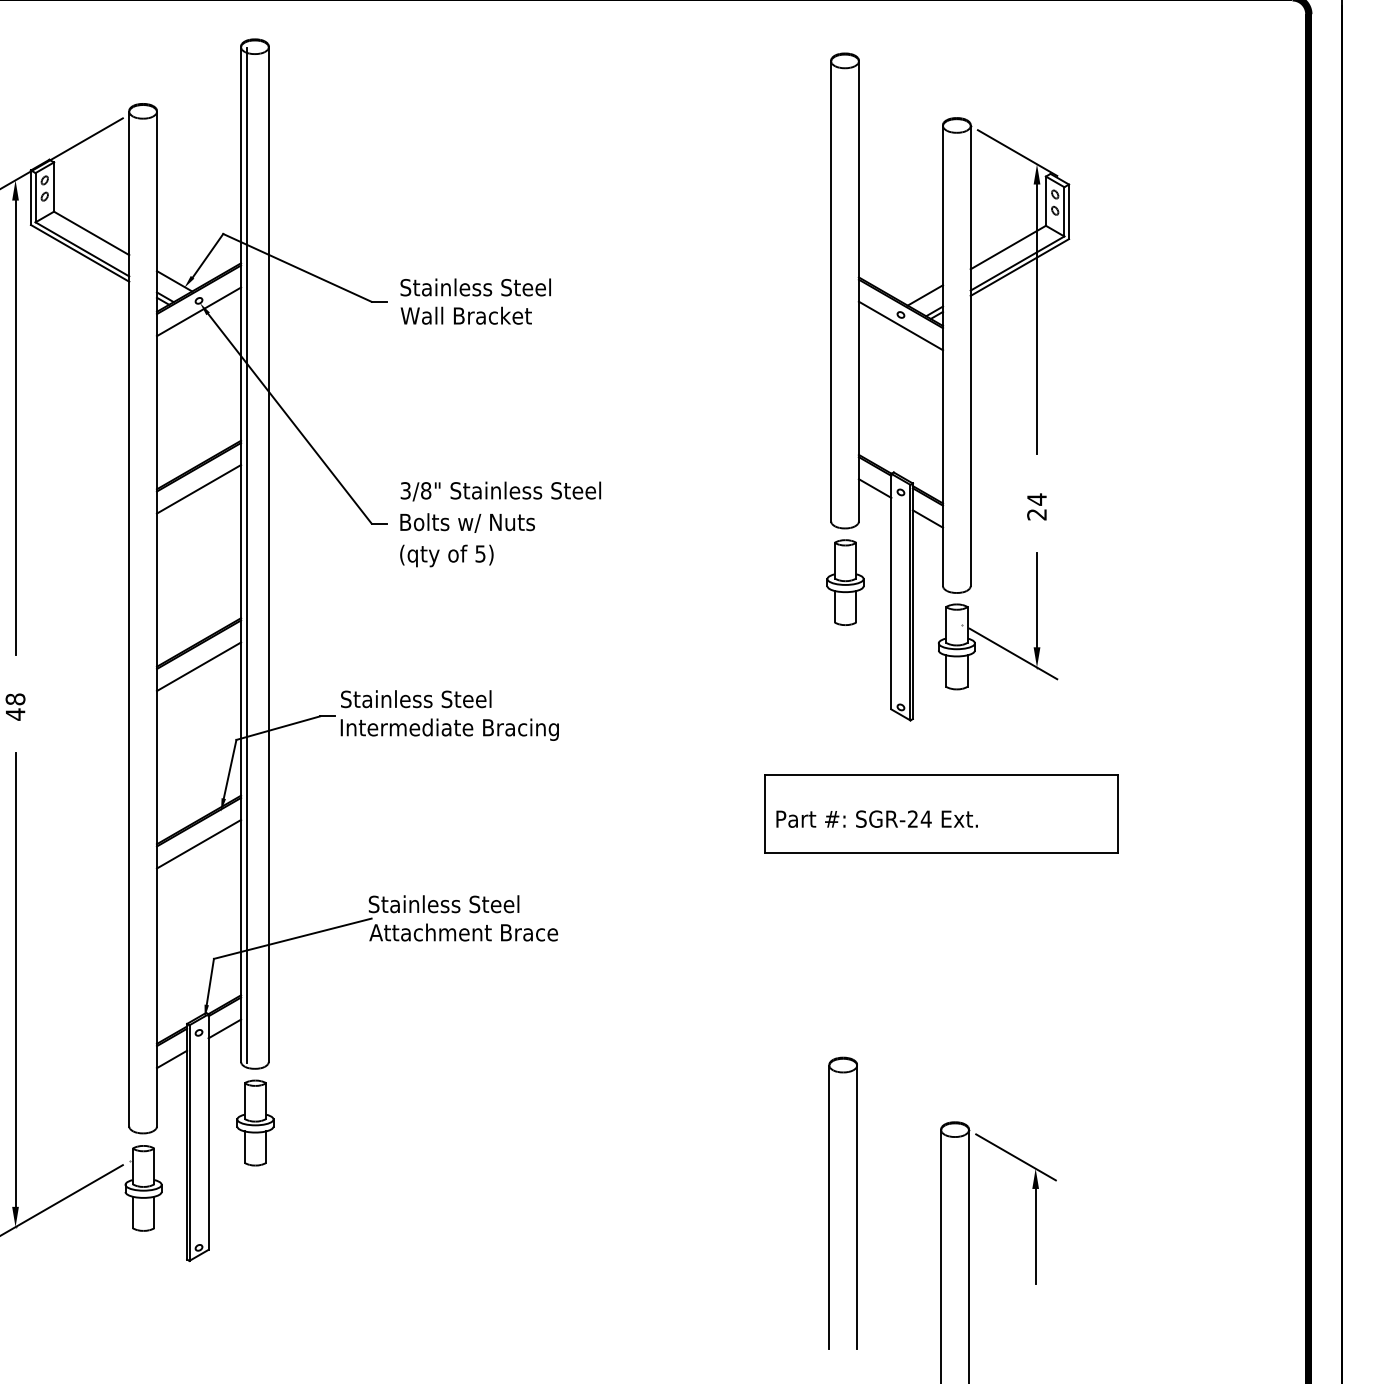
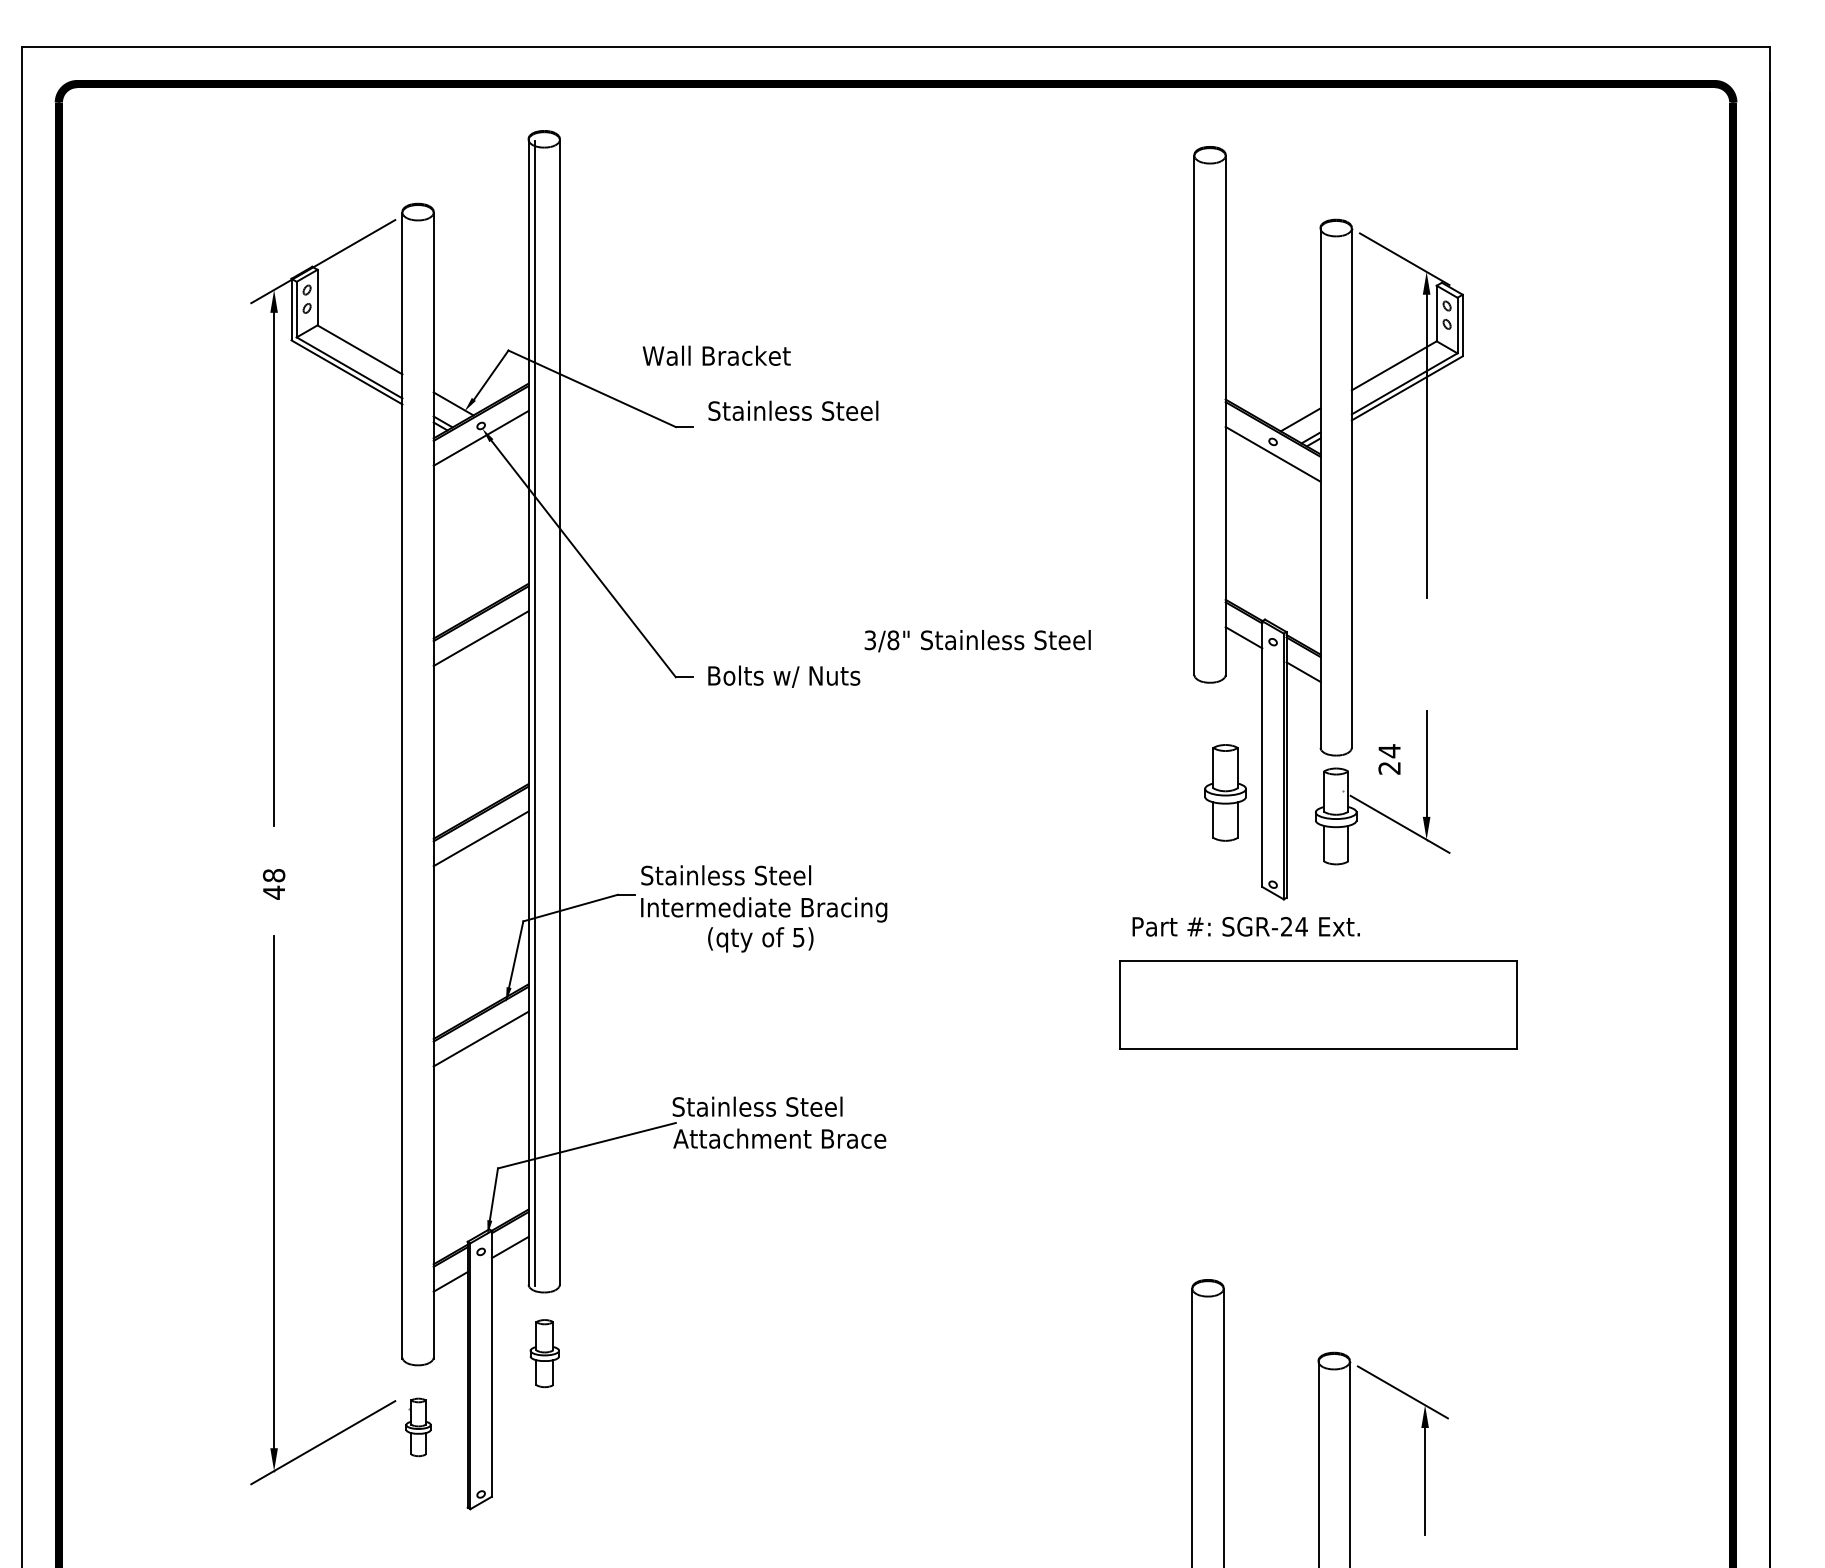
text: (466, 315) -> (716, 355), moved
text: (500, 491) -> (977, 641), moved
text: (1036, 506) -> (1389, 759), moved
text: (446, 555) -> (760, 939), moved
part: (845, 582) -> (1225, 792), moved
text: (876, 818) -> (1245, 926), moved
part: (255, 1122) -> (544, 1353), size x0.7
part: (143, 1188) -> (418, 1427), size x0.6

